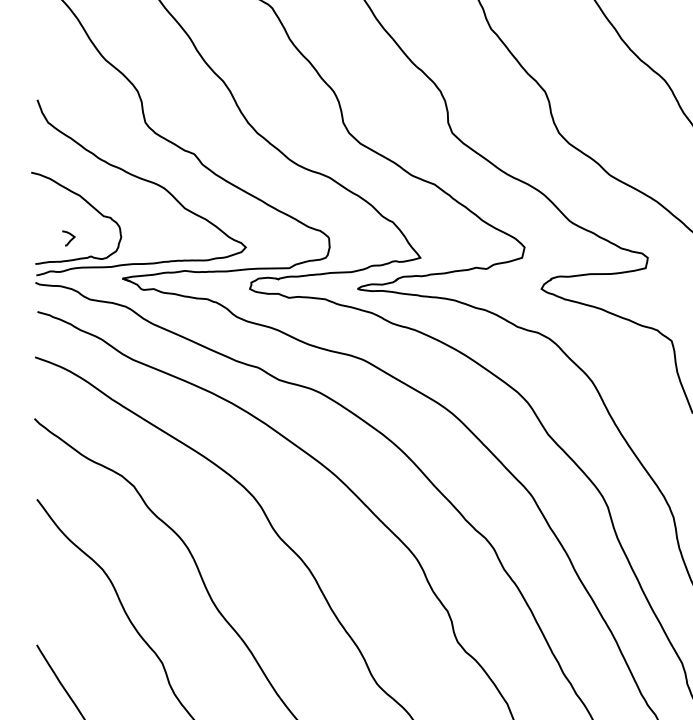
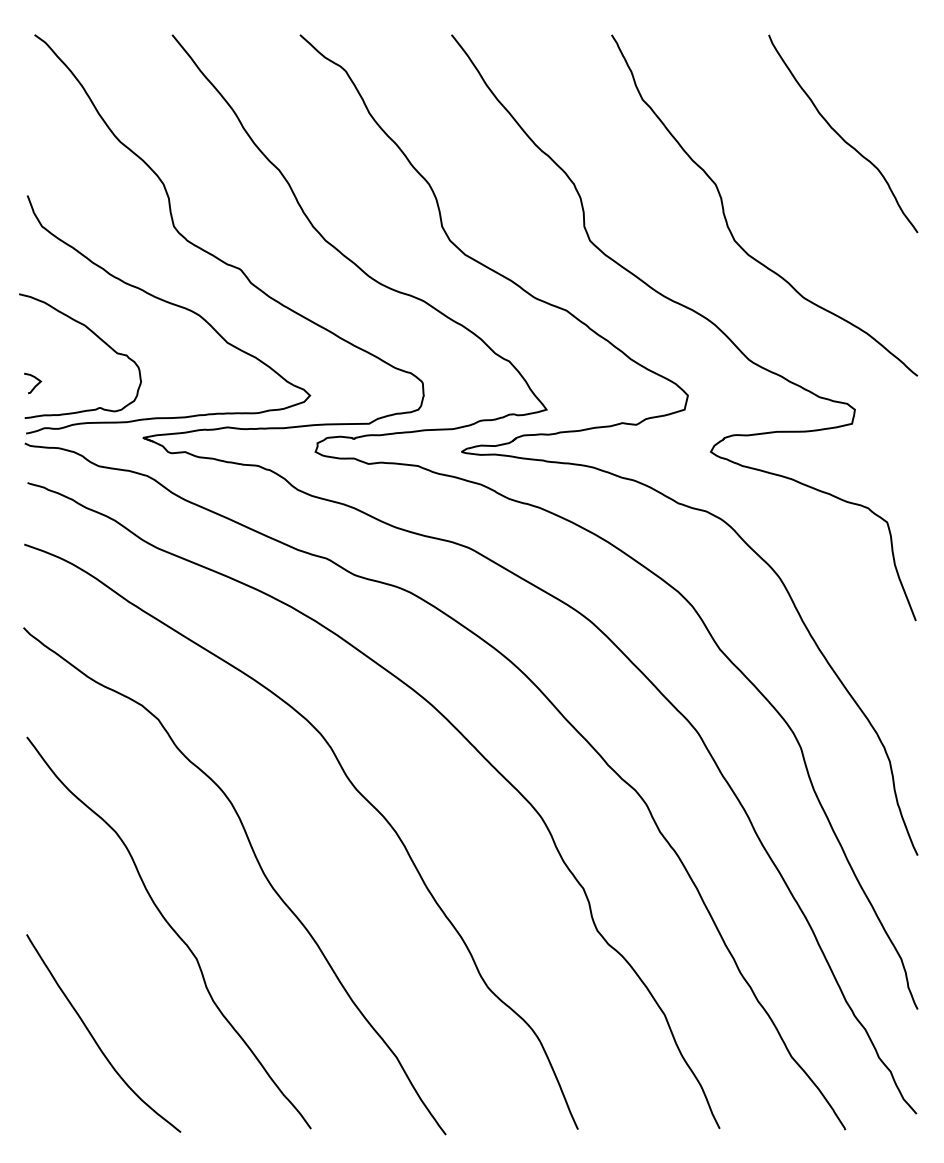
curve: (70, 239) -> (35, 385), moved

